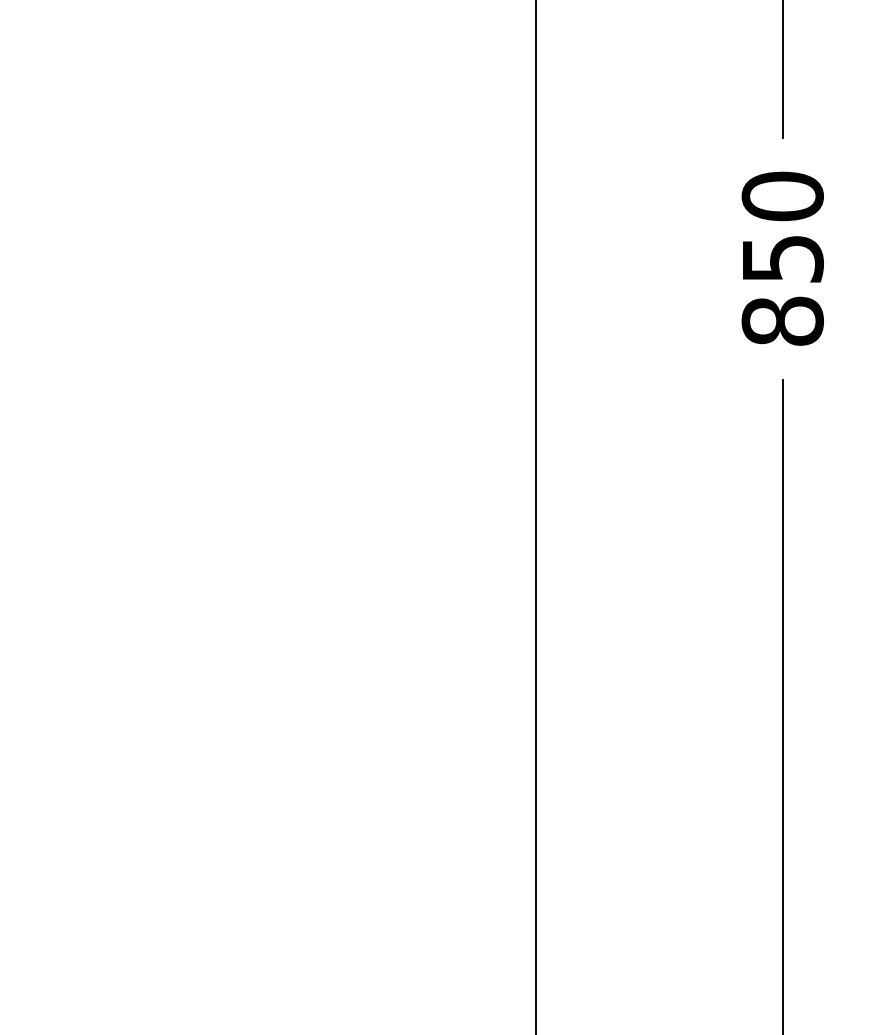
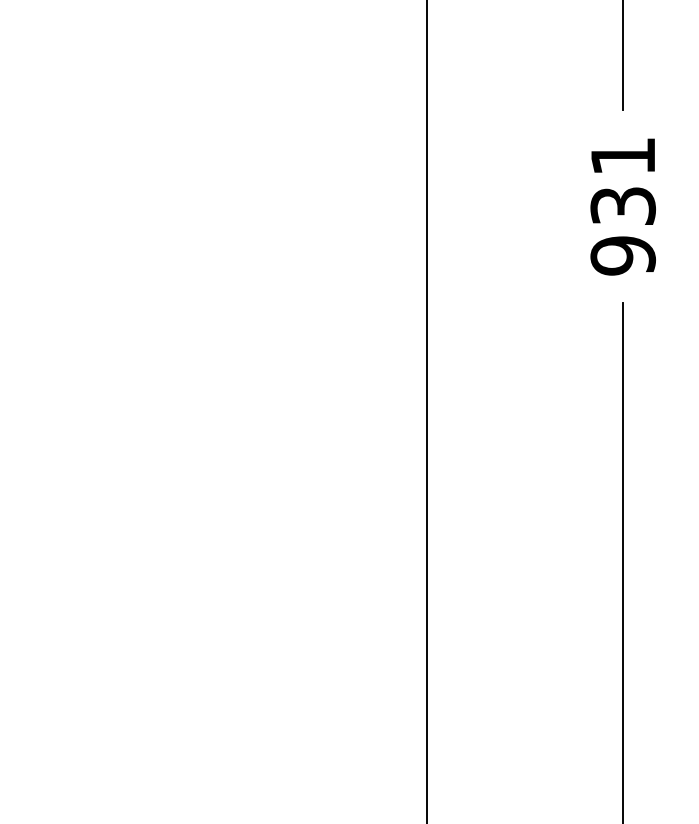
text: (783, 258) -> (623, 205), 850 -> 931

